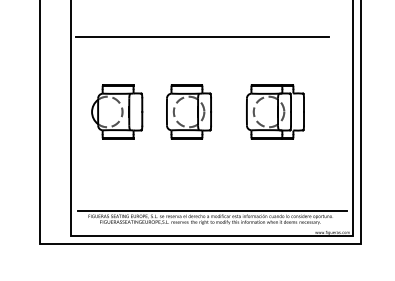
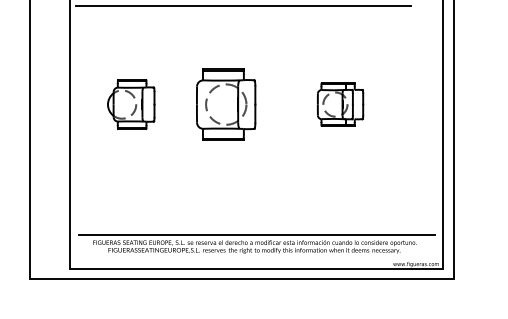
part: (117, 111) -> (131, 103), size x0.7
part: (275, 111) -> (340, 103), size x0.6

